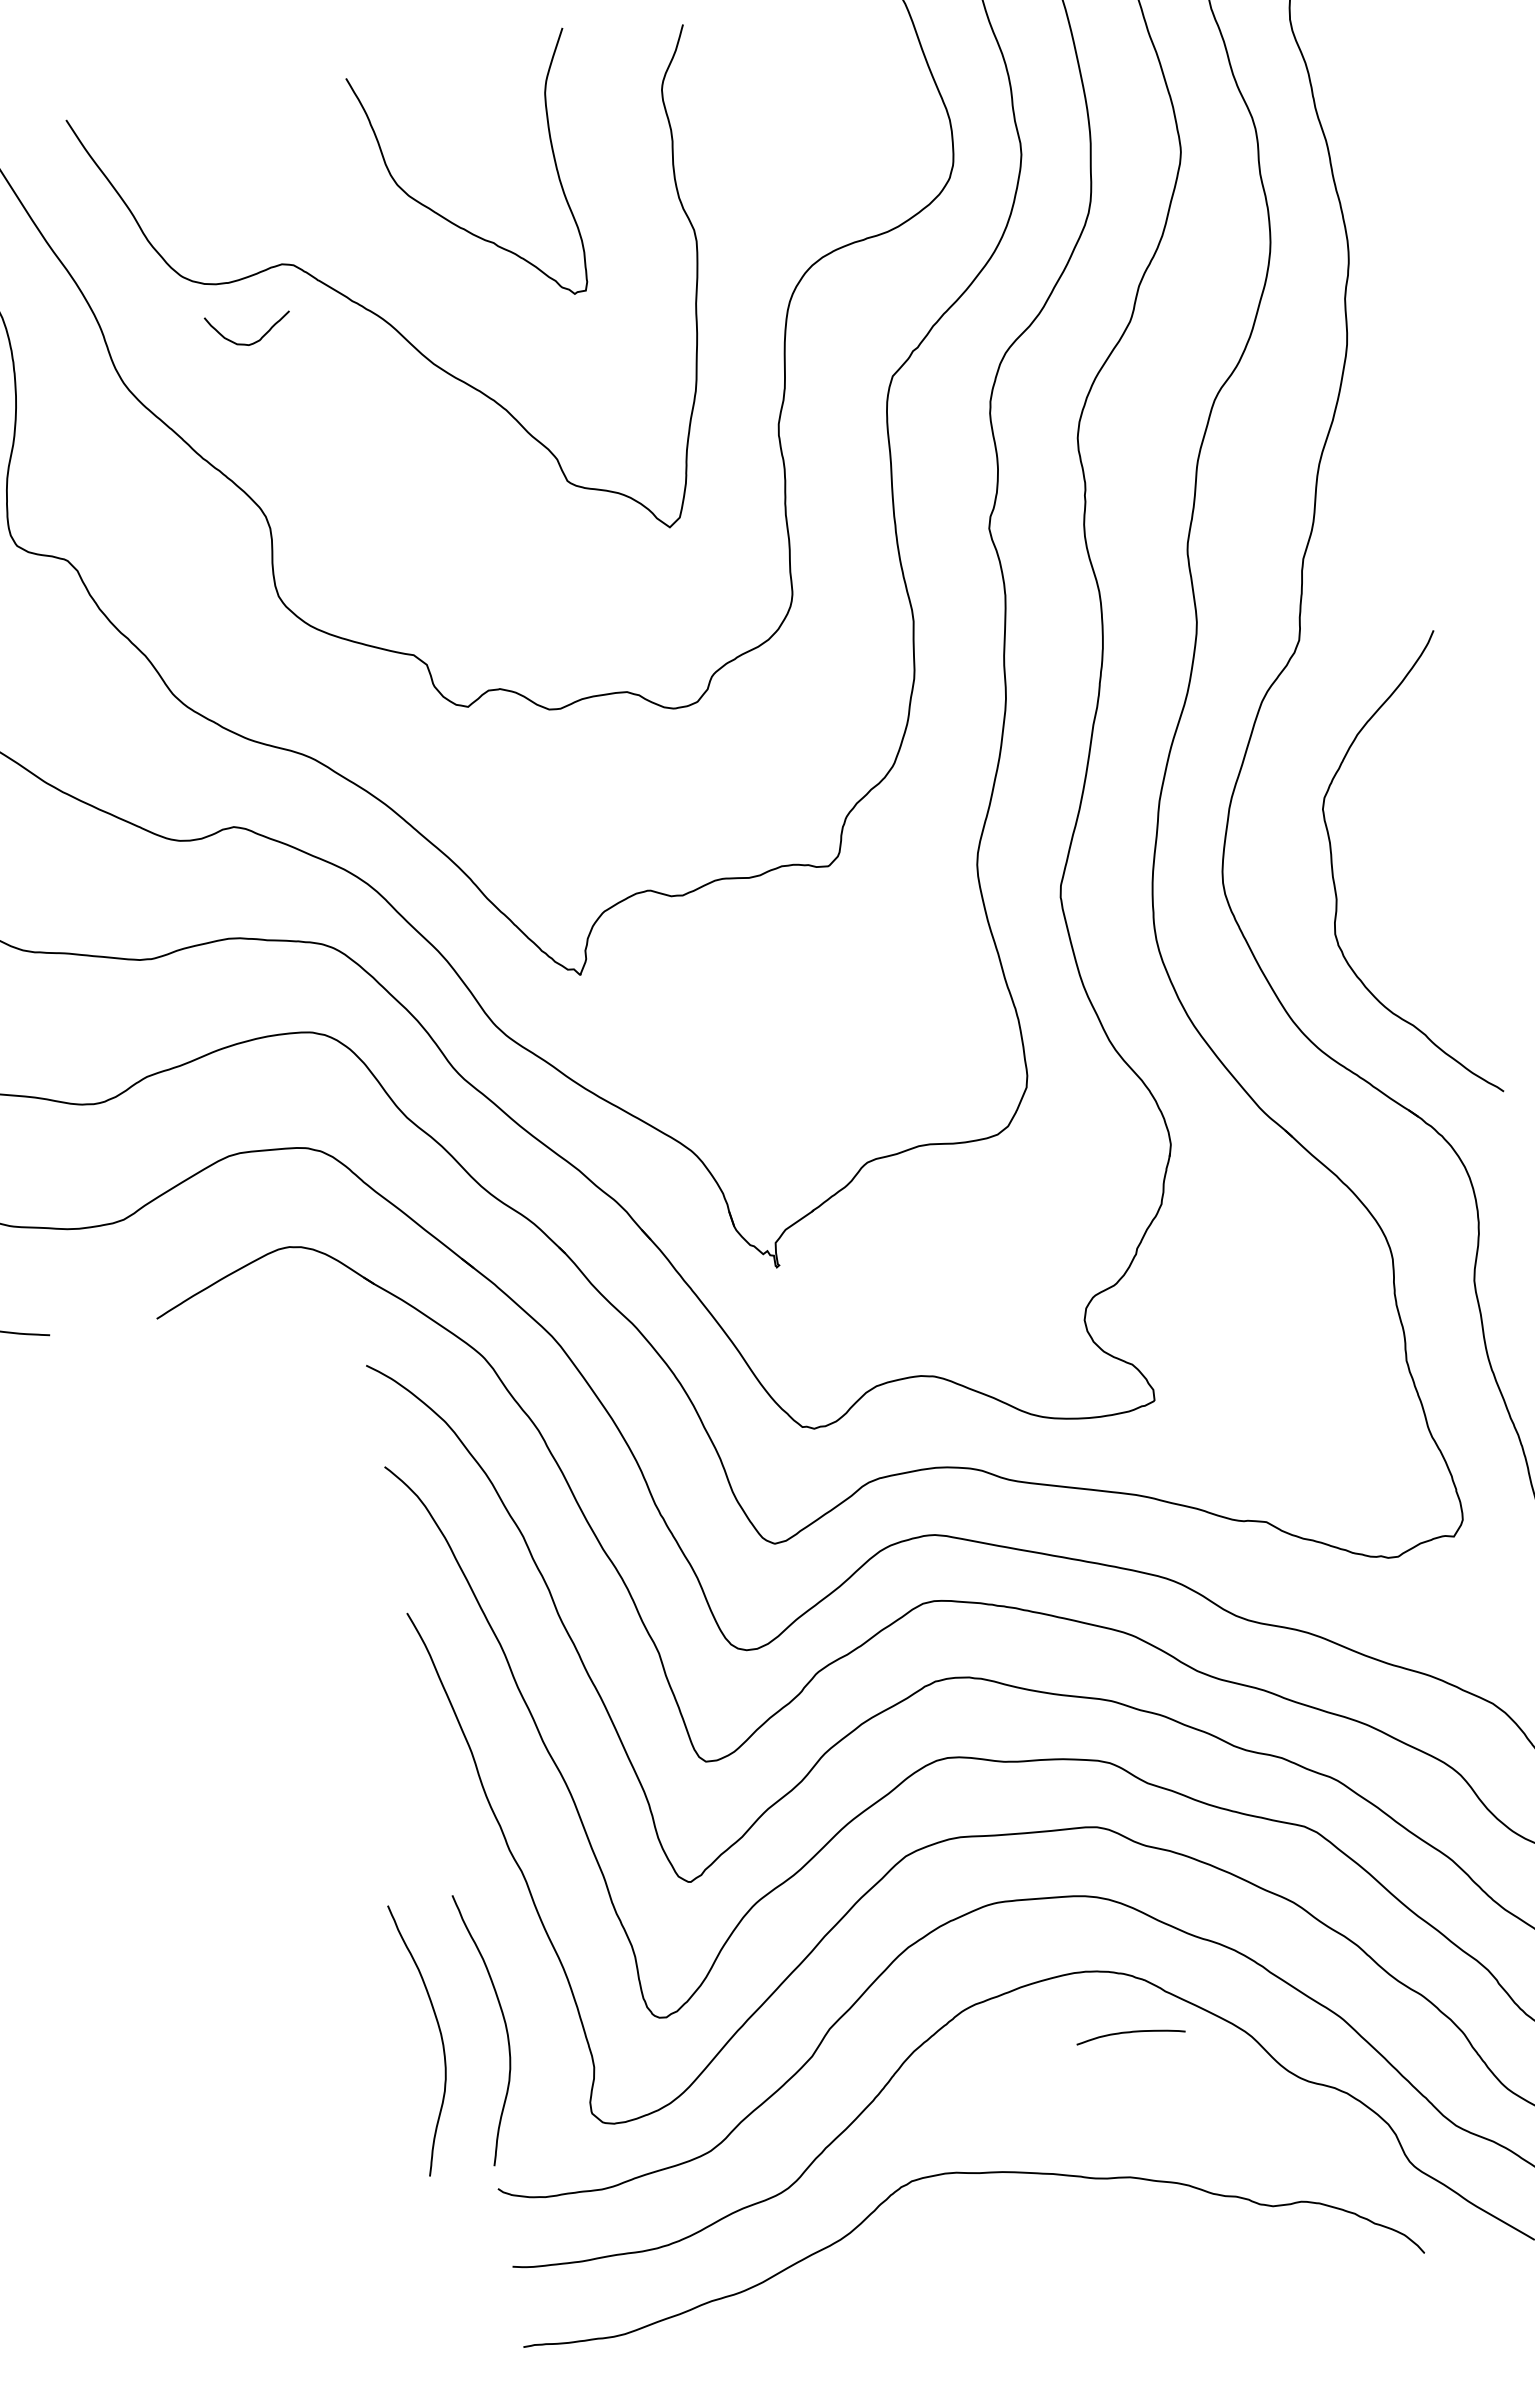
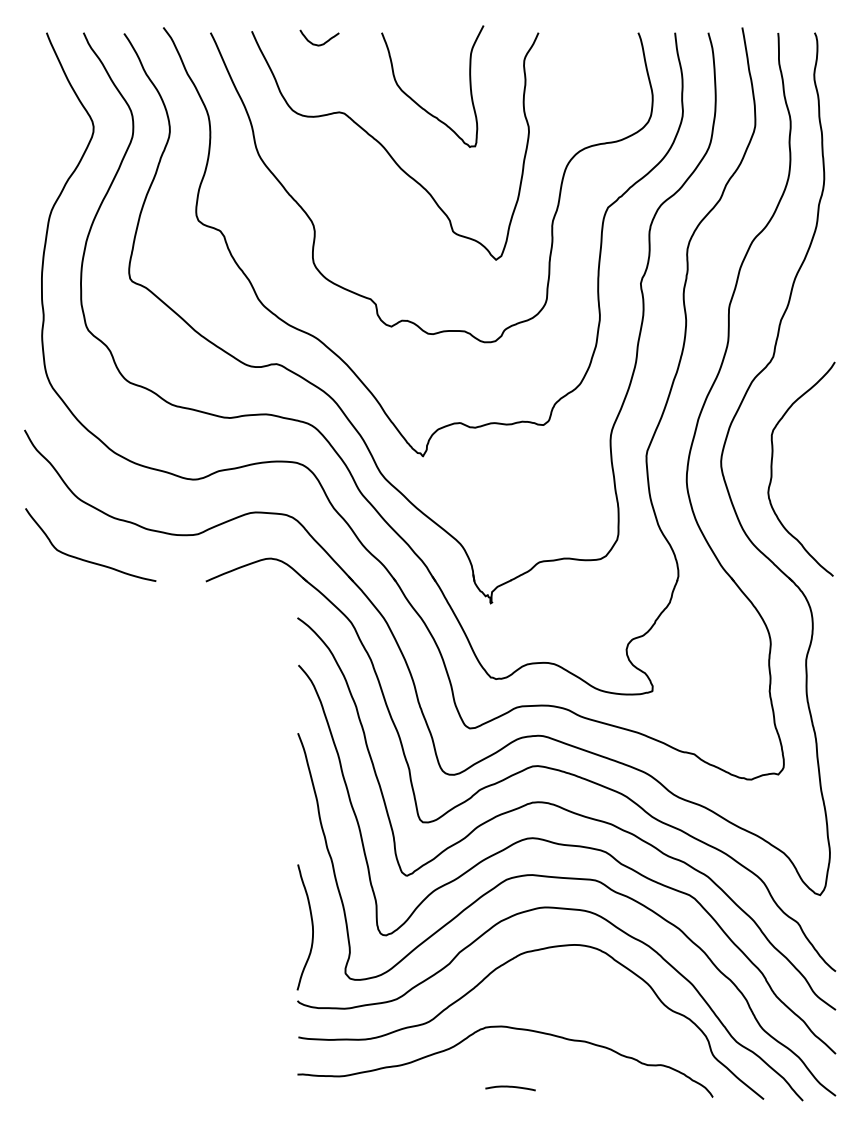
curve: (256, 339) -> (322, 43), moved
curve: (437, 2032) -> (281, 925), removed
curve: (1130, 2033) -> (510, 1087), moved

